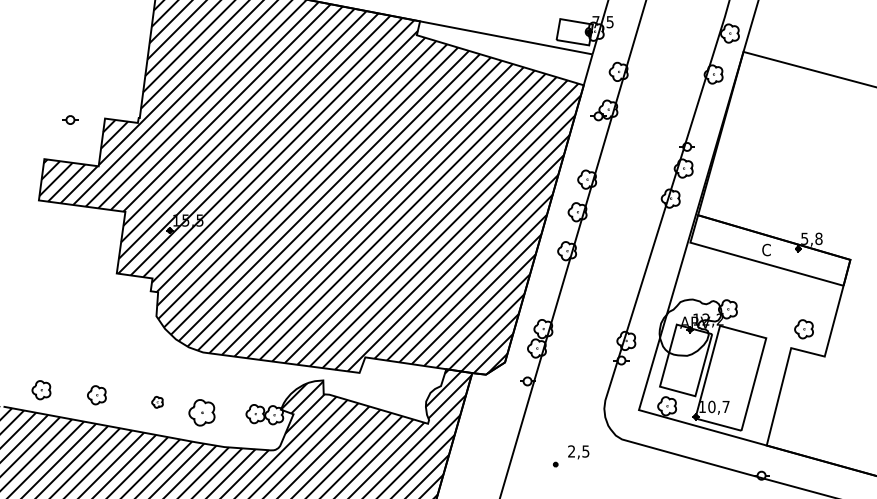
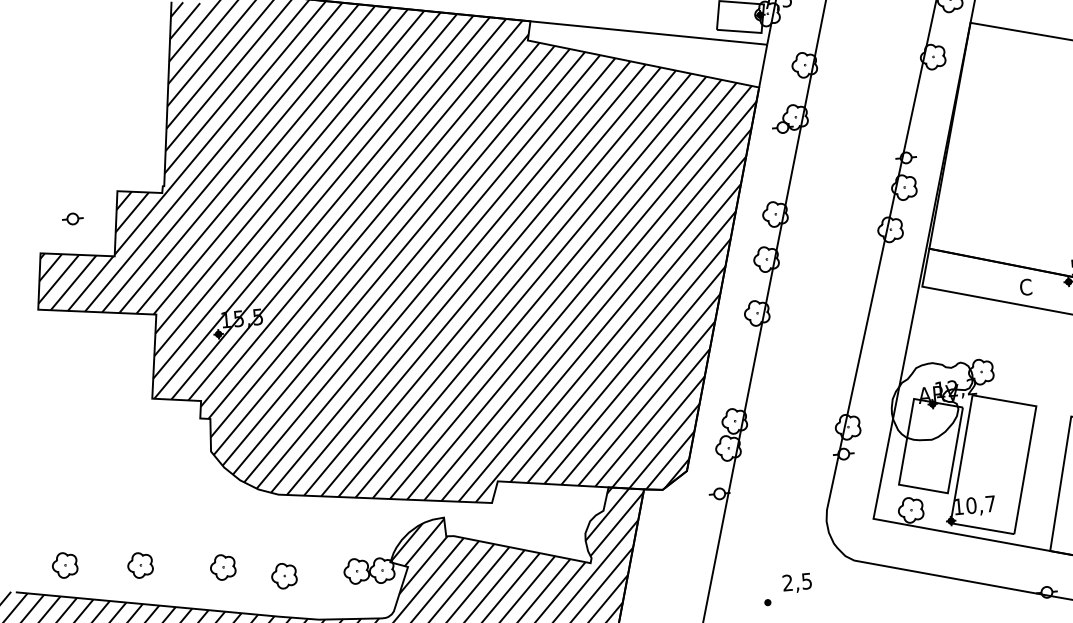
part: (70, 119) -> (72, 218), moved
part: (157, 402) -> (223, 567), size x1.67
part: (201, 412) -> (283, 575), size x0.71

